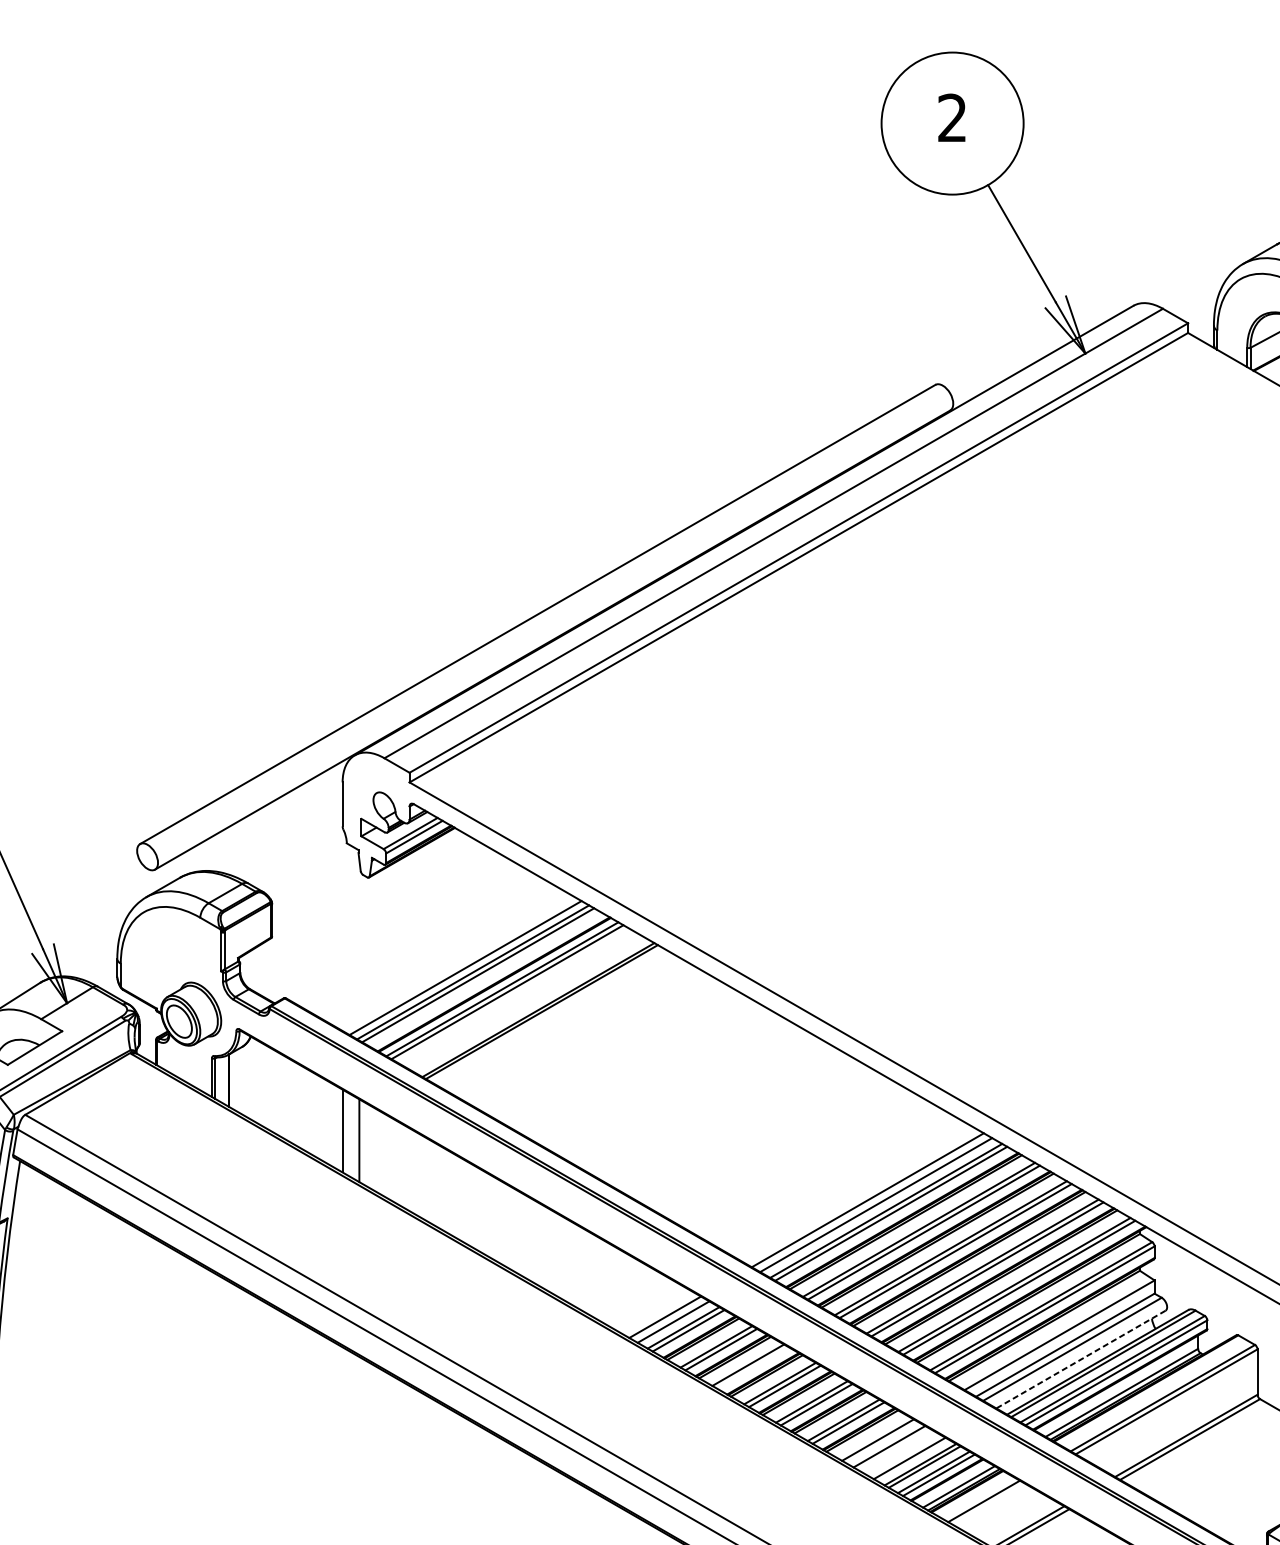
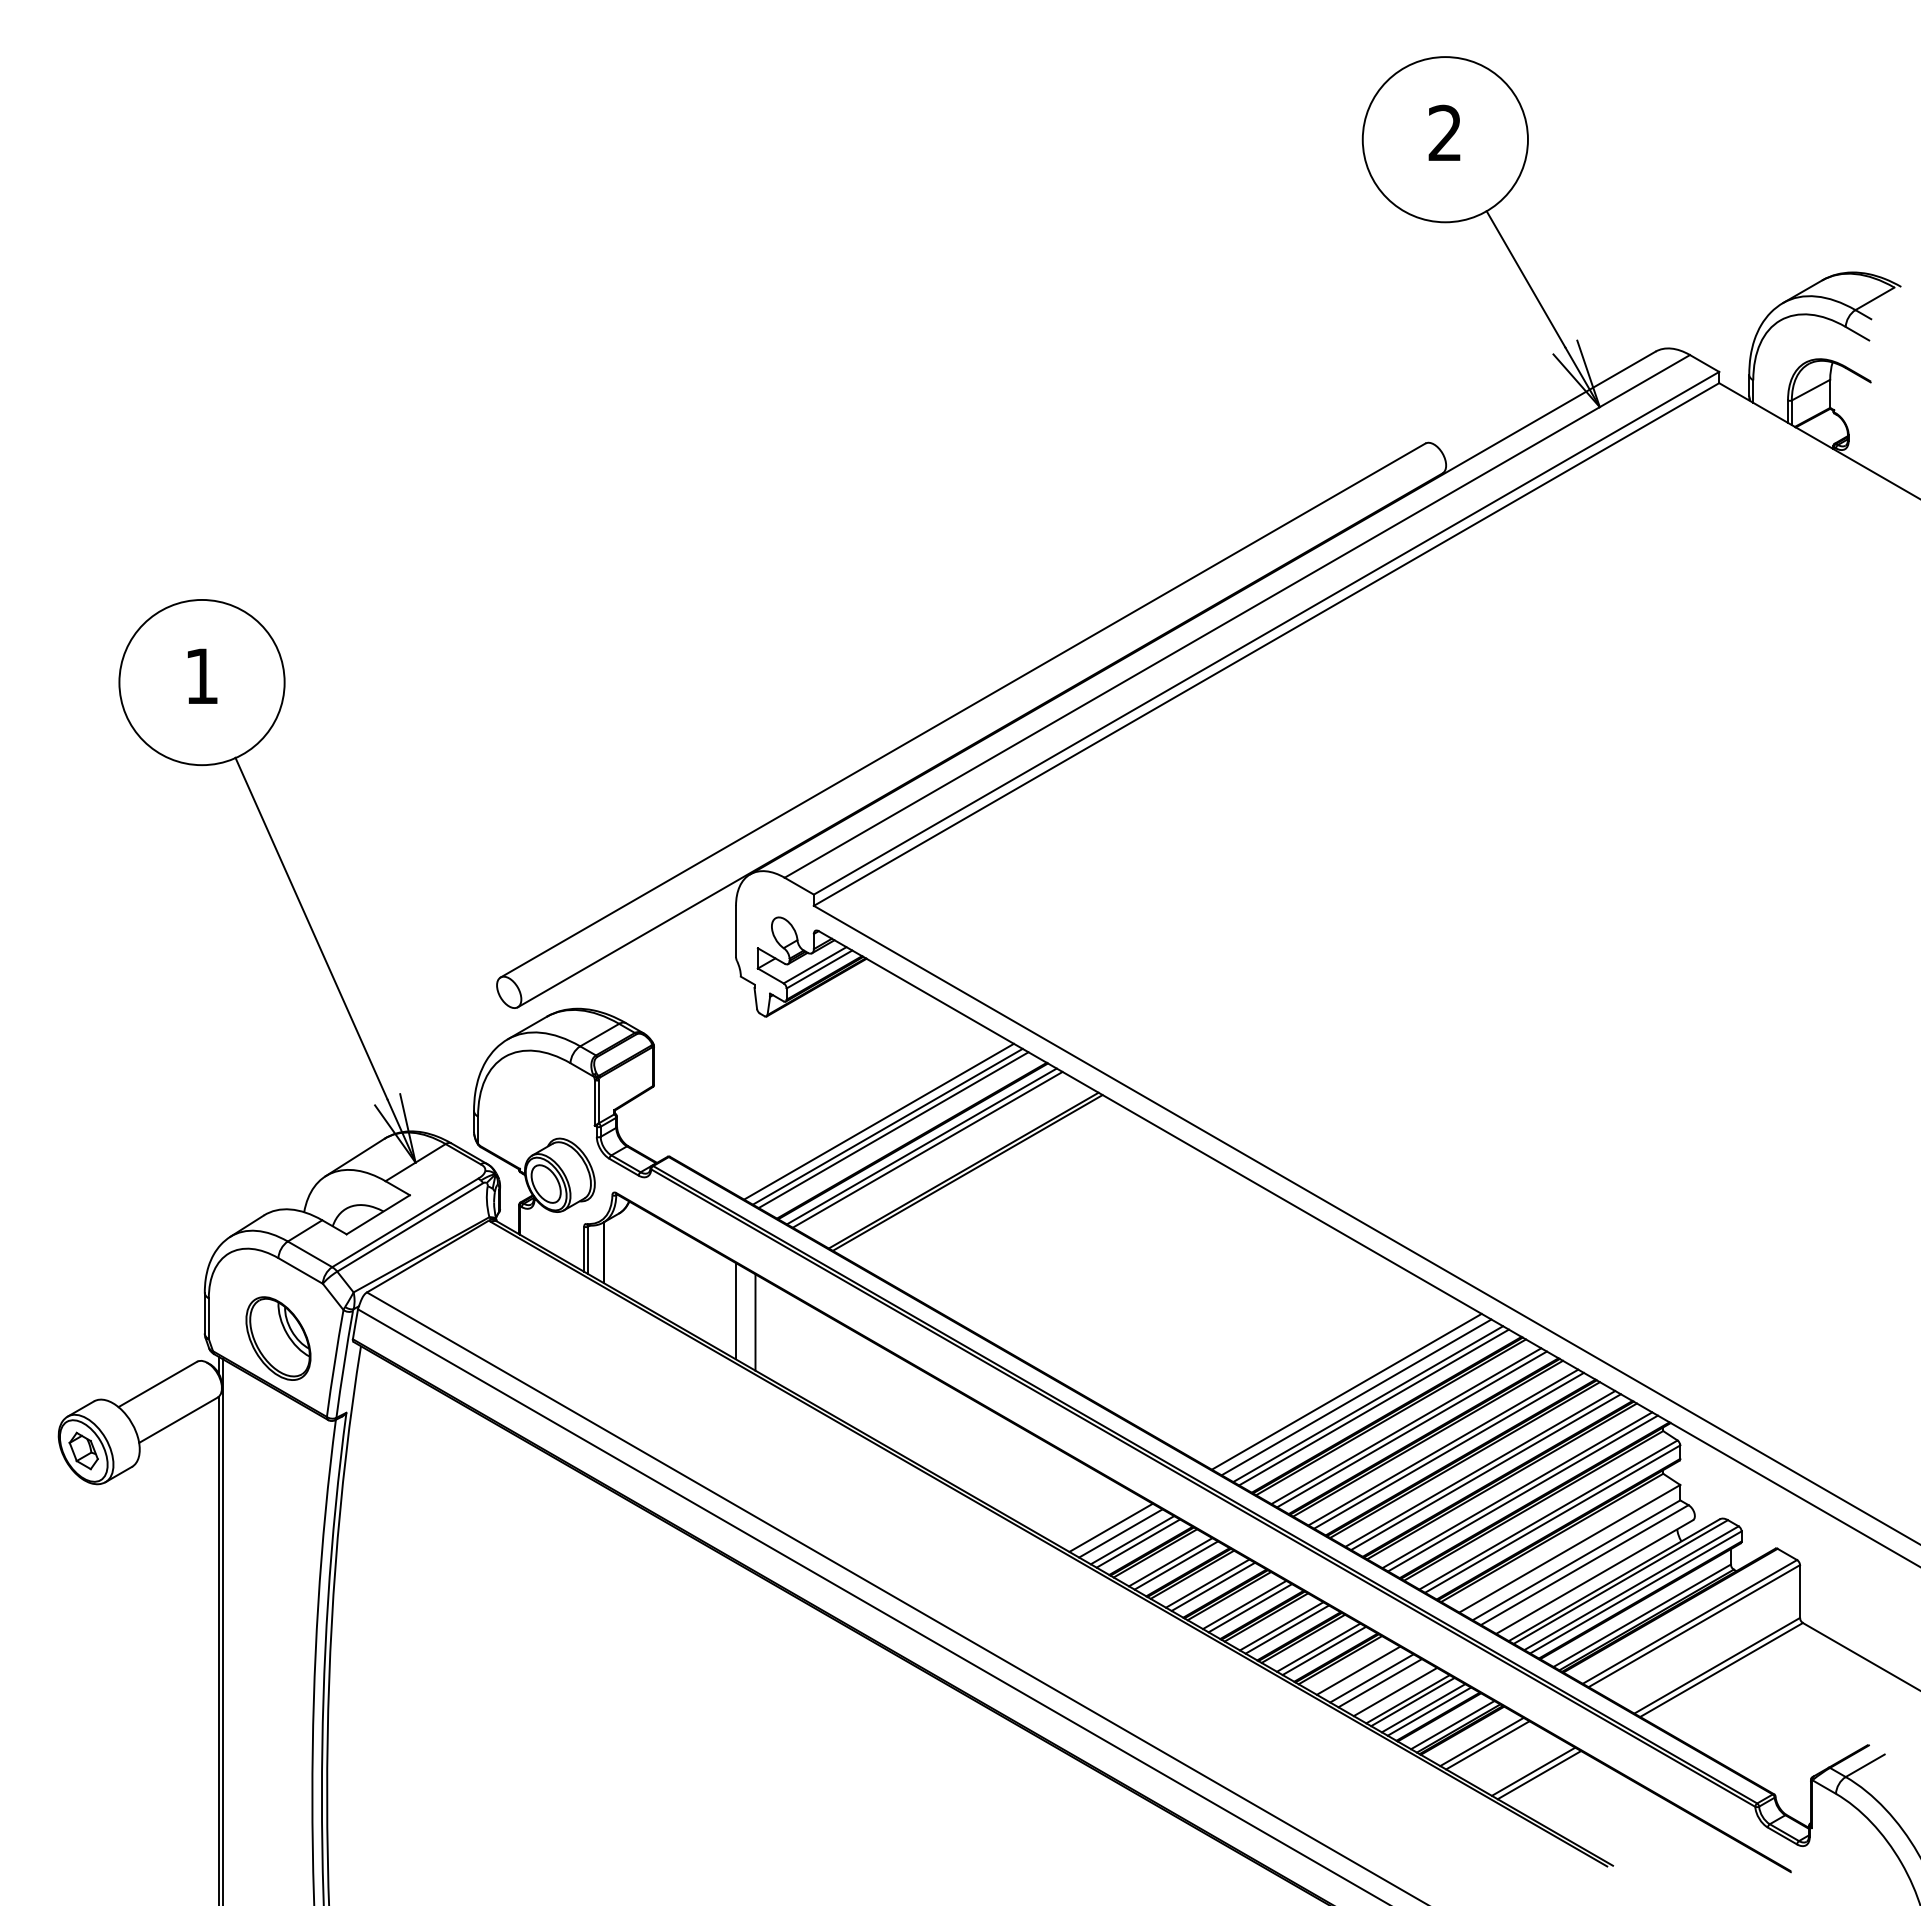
line: (1080, 1359) -> (1594, 1577), dashed -> solid
line: (753, 1367) -> (1213, 1586), added
line: (895, 1451) -> (1379, 1683), added
line: (988, 1504) -> (1487, 1745), added

